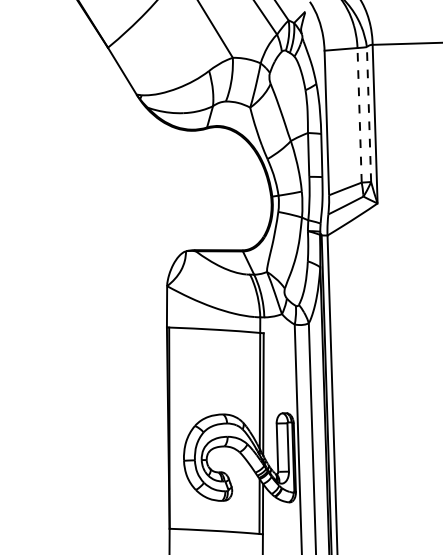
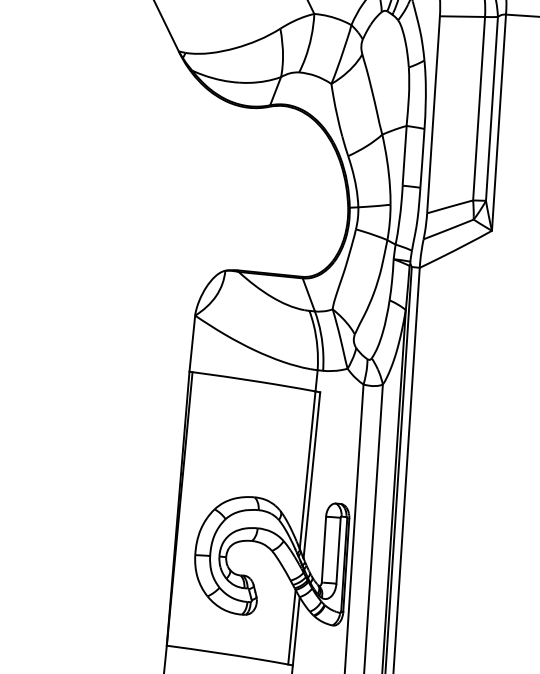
line: (359, 114) -> (479, 107), dashed -> solid
line: (369, 114) -> (492, 108), dashed -> solid

